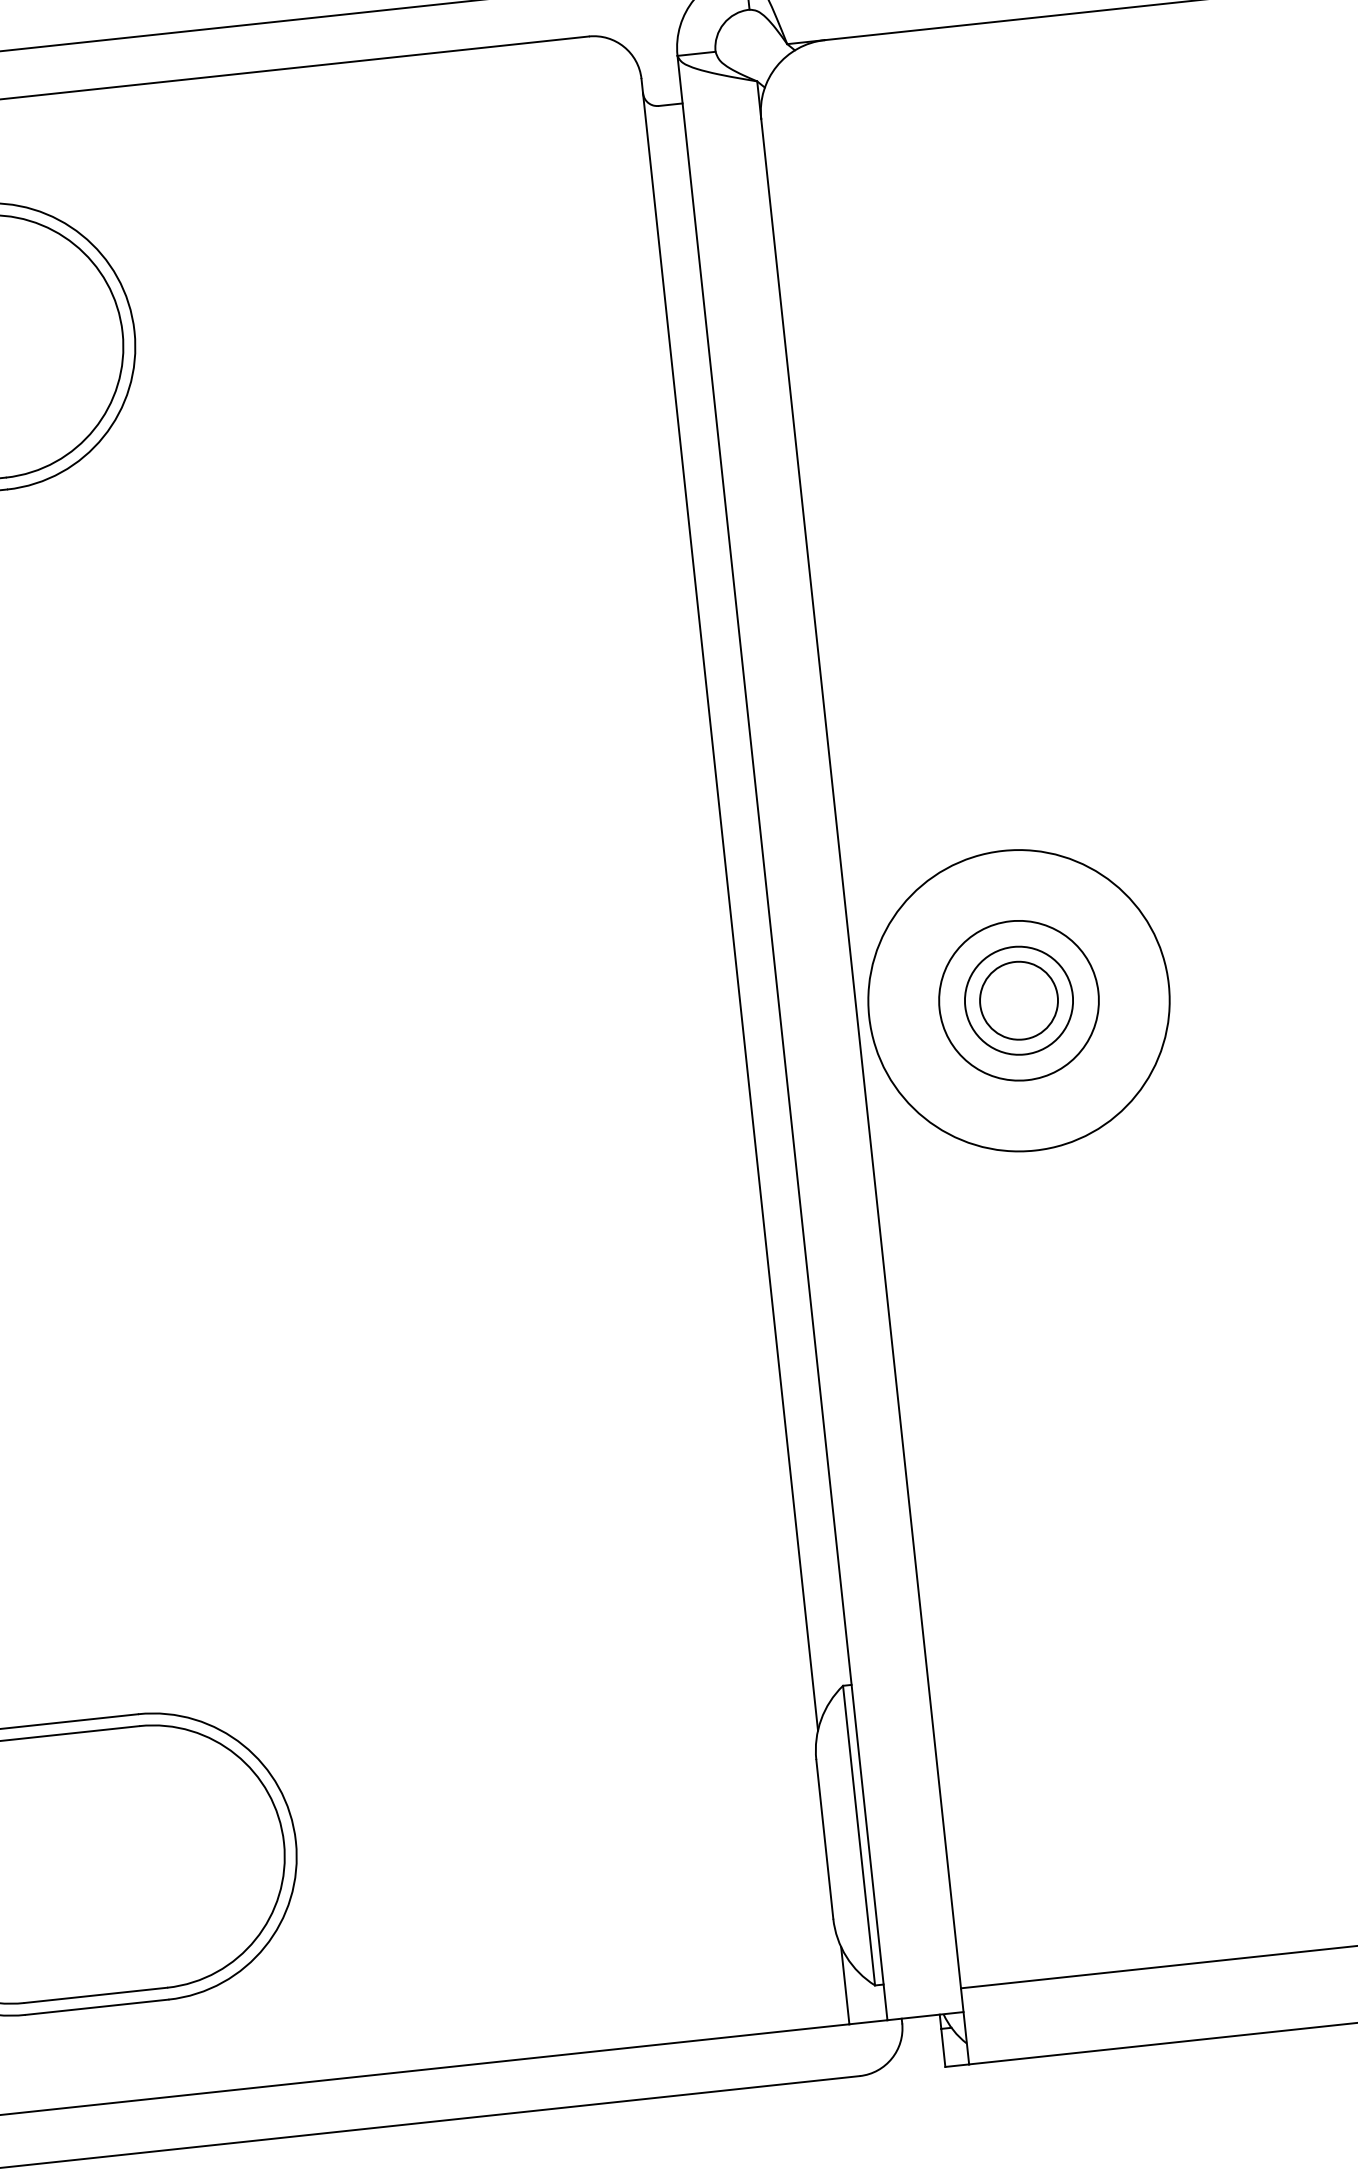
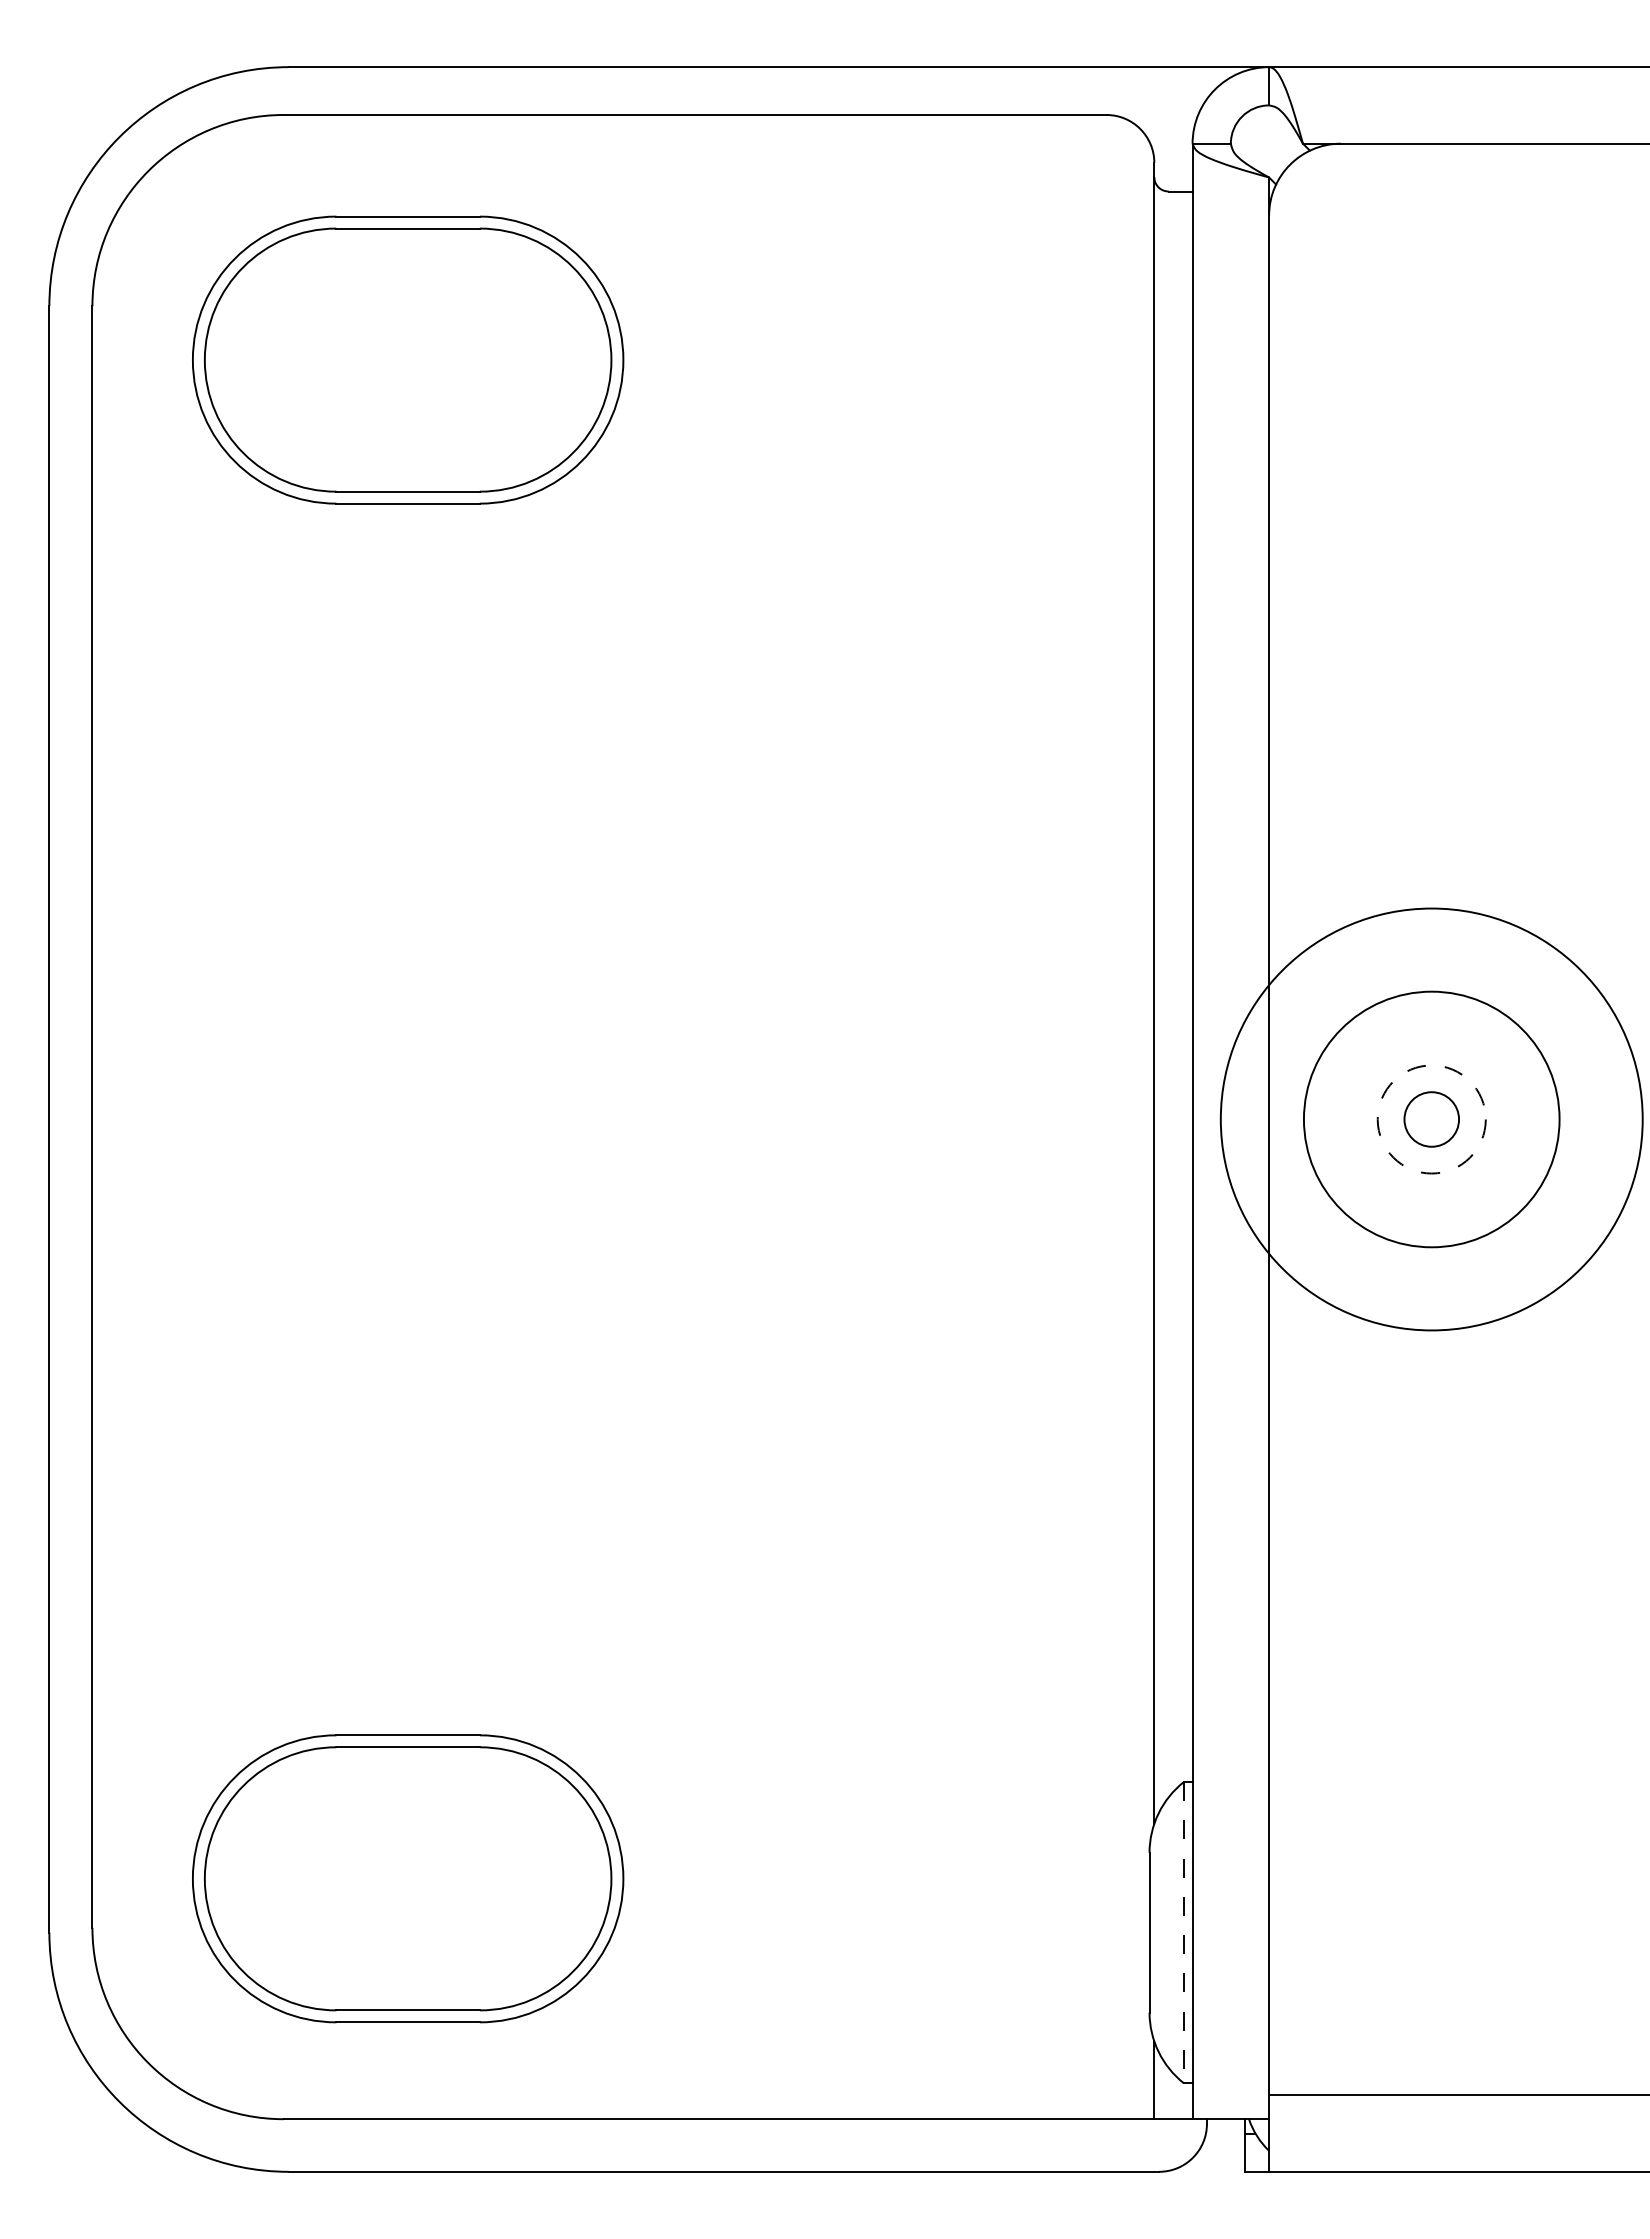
circle: (1018, 1000) -> (1431, 1119), size x0.7
circle: (1018, 1000) -> (1431, 1119), size x1.4
circle: (1018, 1000) -> (1431, 1119), size x1.6
circle: (1018, 1000) -> (1431, 1119), solid -> dashed
line: (858, 1835) -> (1183, 1932), solid -> dashed

